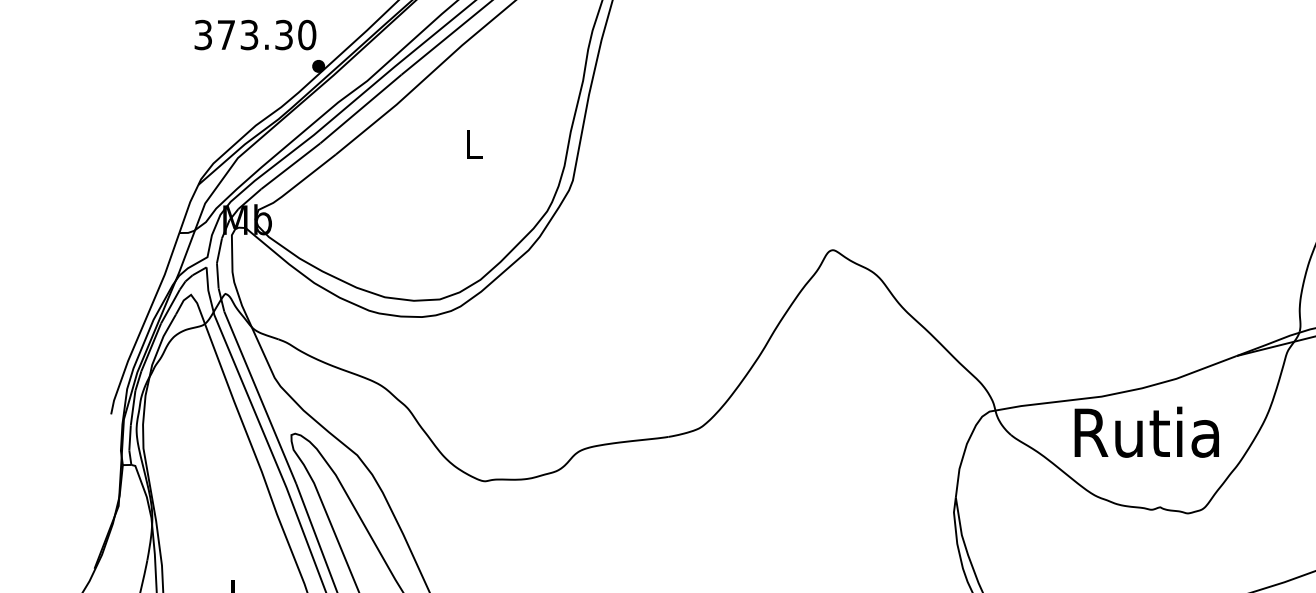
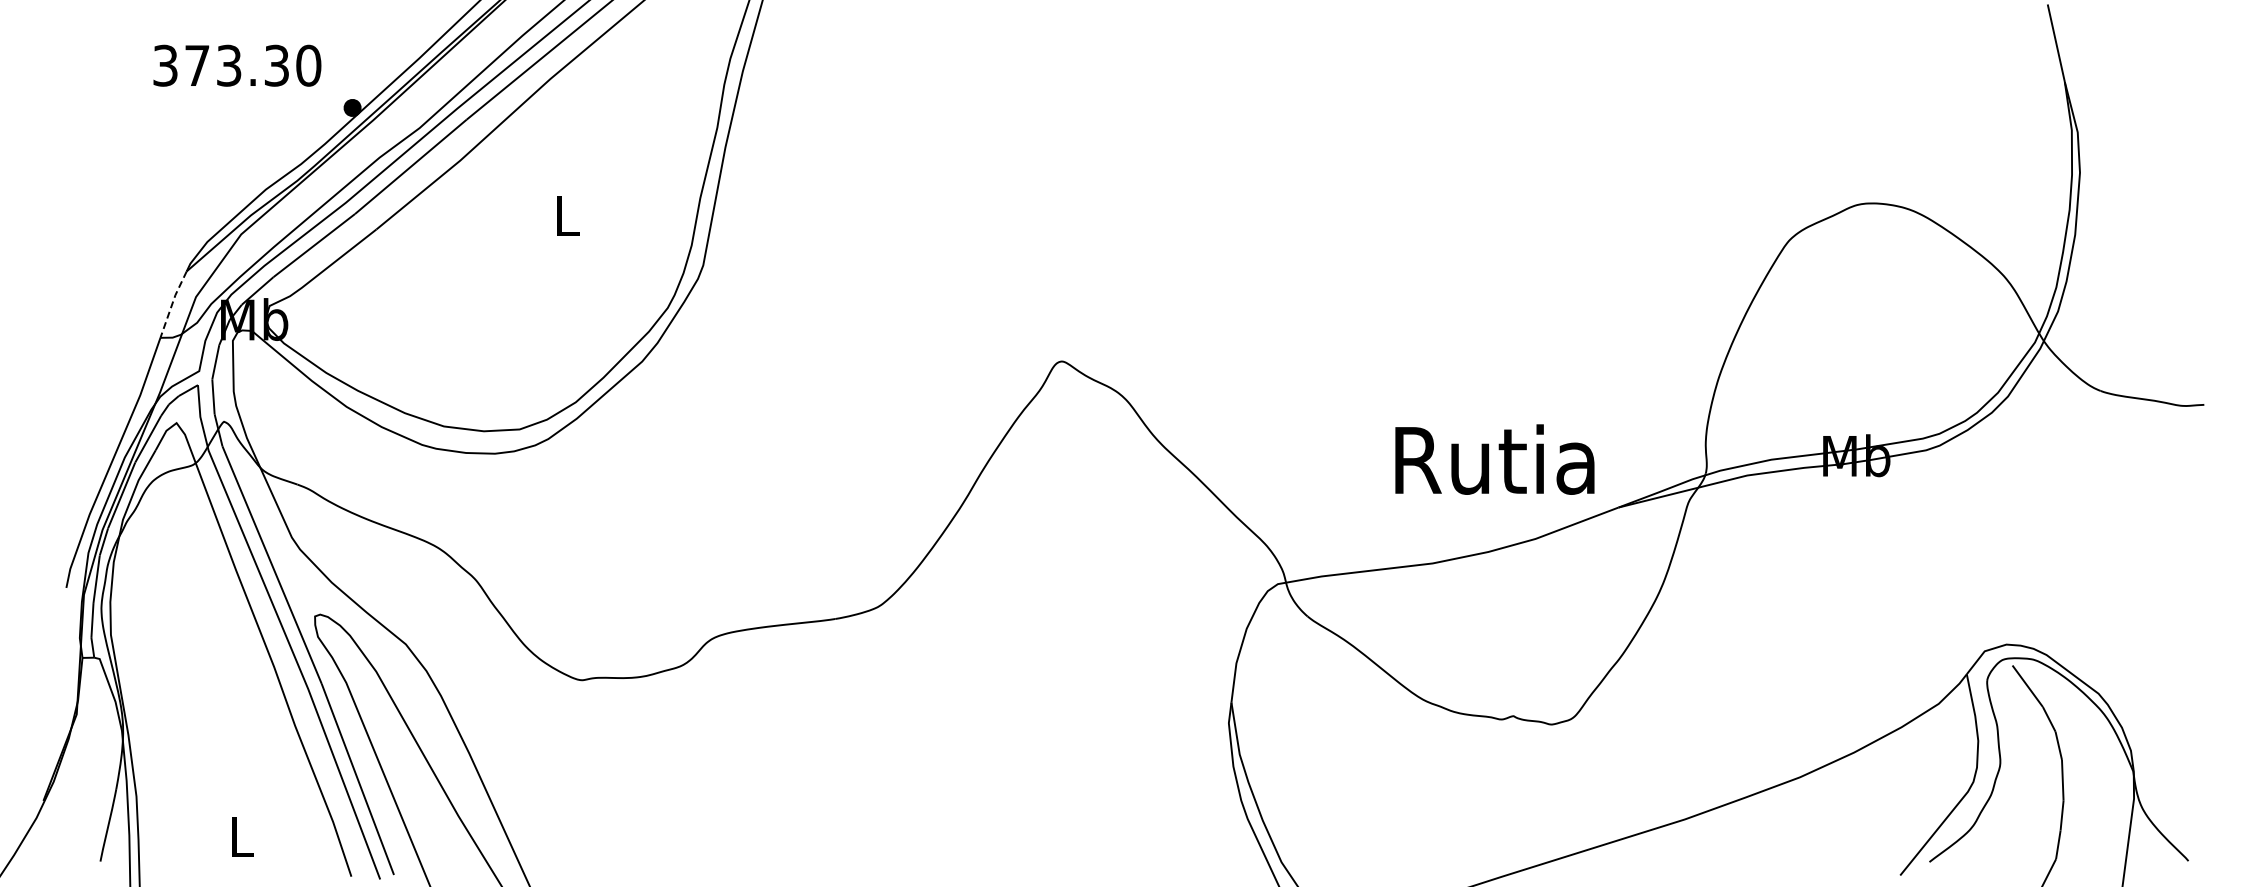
text: (255, 34) -> (237, 65), moved
line: (188, 208) -> (172, 303), solid -> dashed
text: (1146, 432) -> (1494, 459), moved

